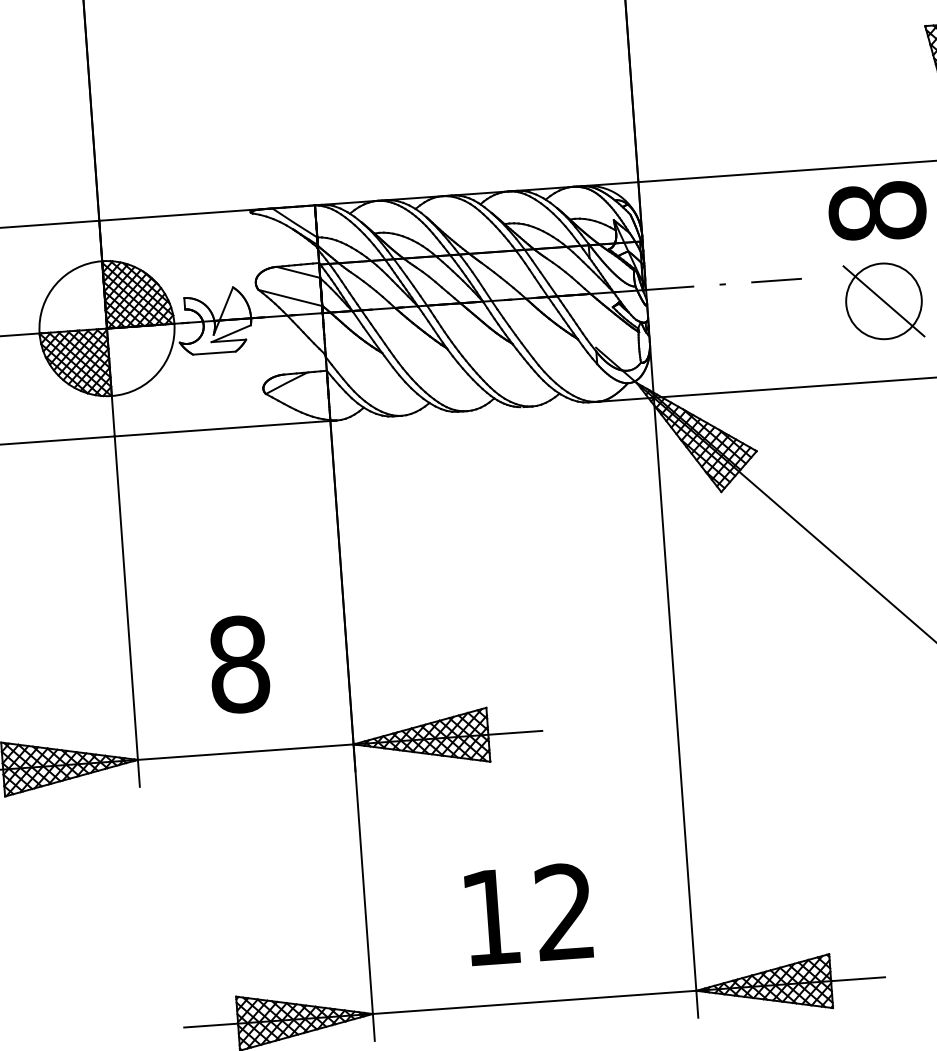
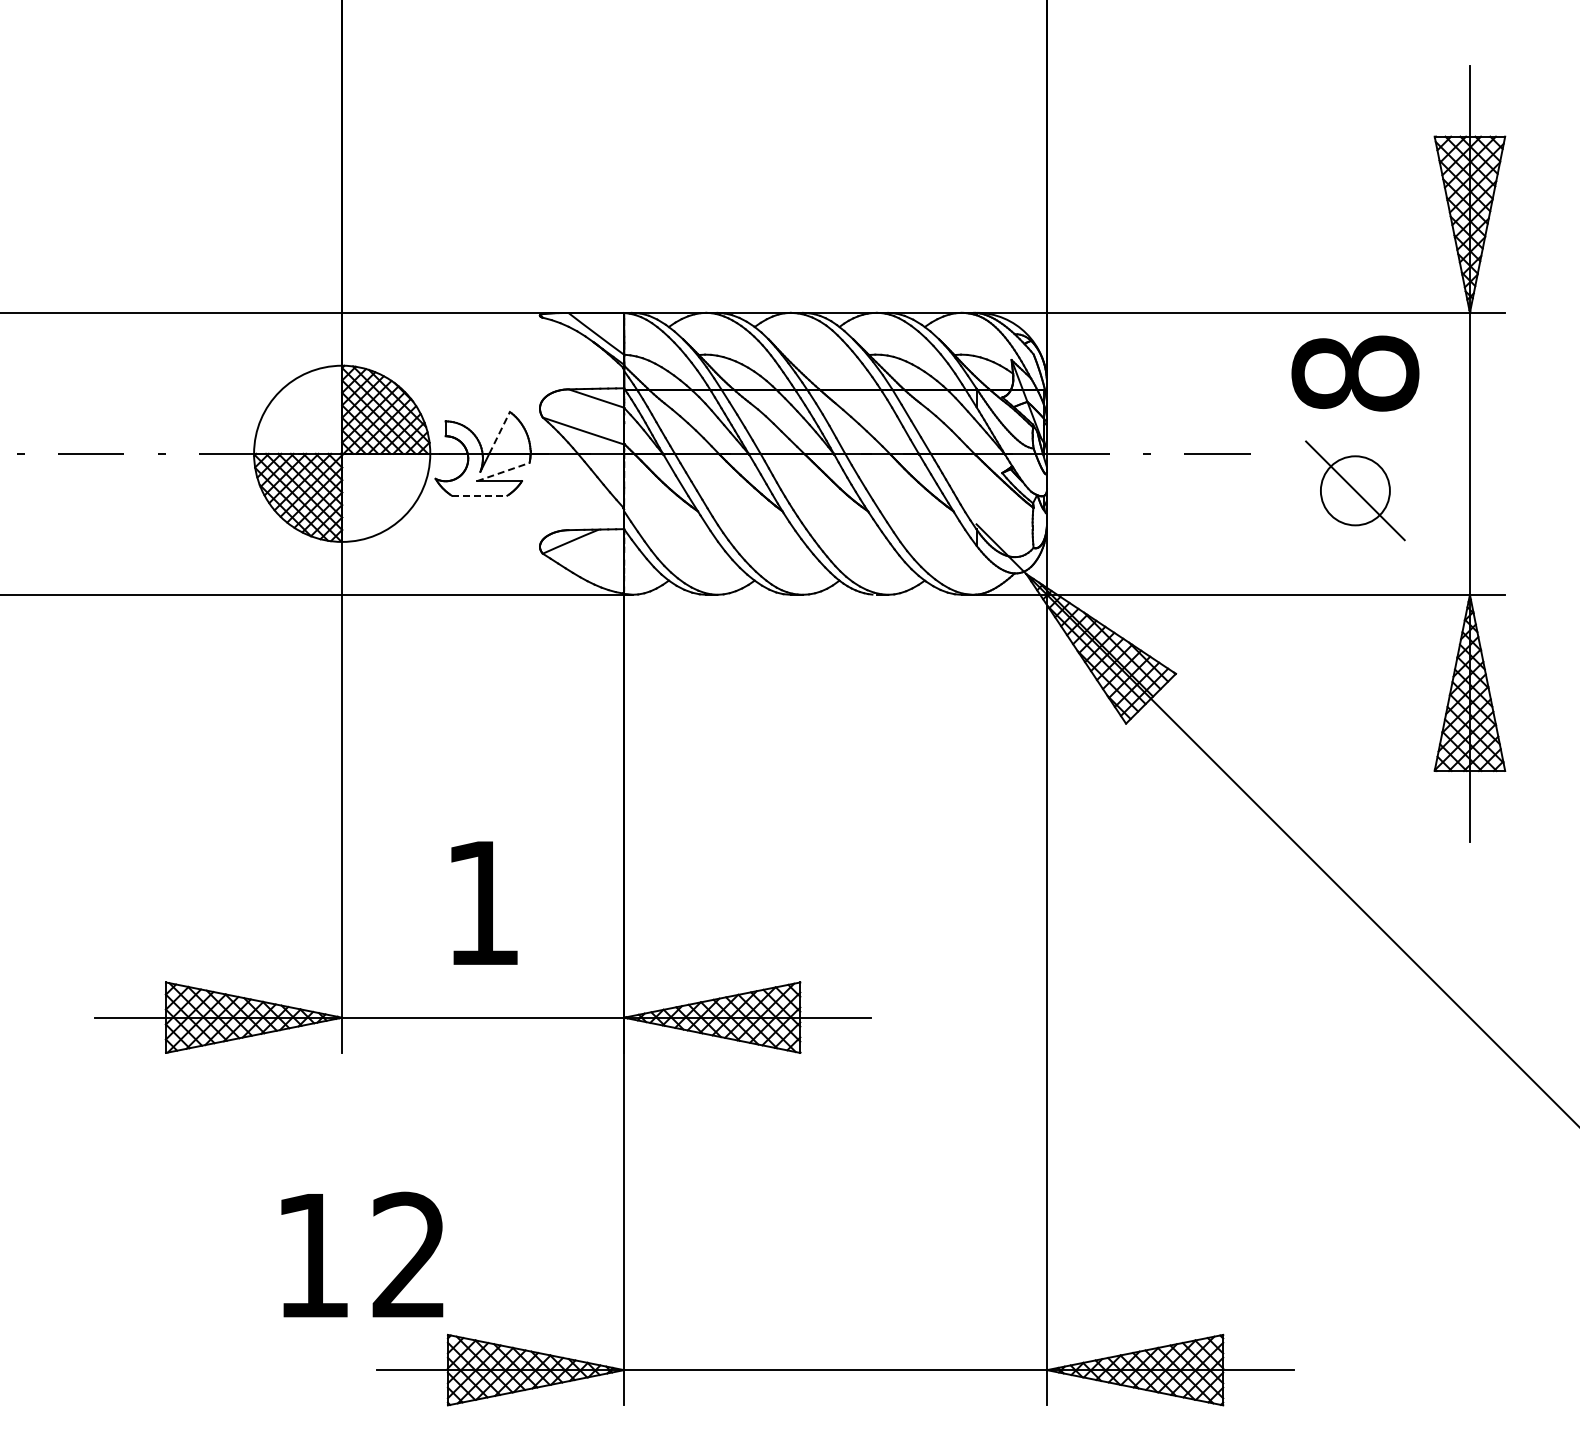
circle: (884, 301) -> (1355, 490), size x0.7
line: (226, 303) -> (499, 432), solid -> dashed
line: (231, 334) -> (503, 472), solid -> dashed
line: (214, 352) -> (479, 495), solid -> dashed
text: (239, 664) -> (483, 903), 8 -> 1
text: (528, 913) -> (362, 1254), moved

